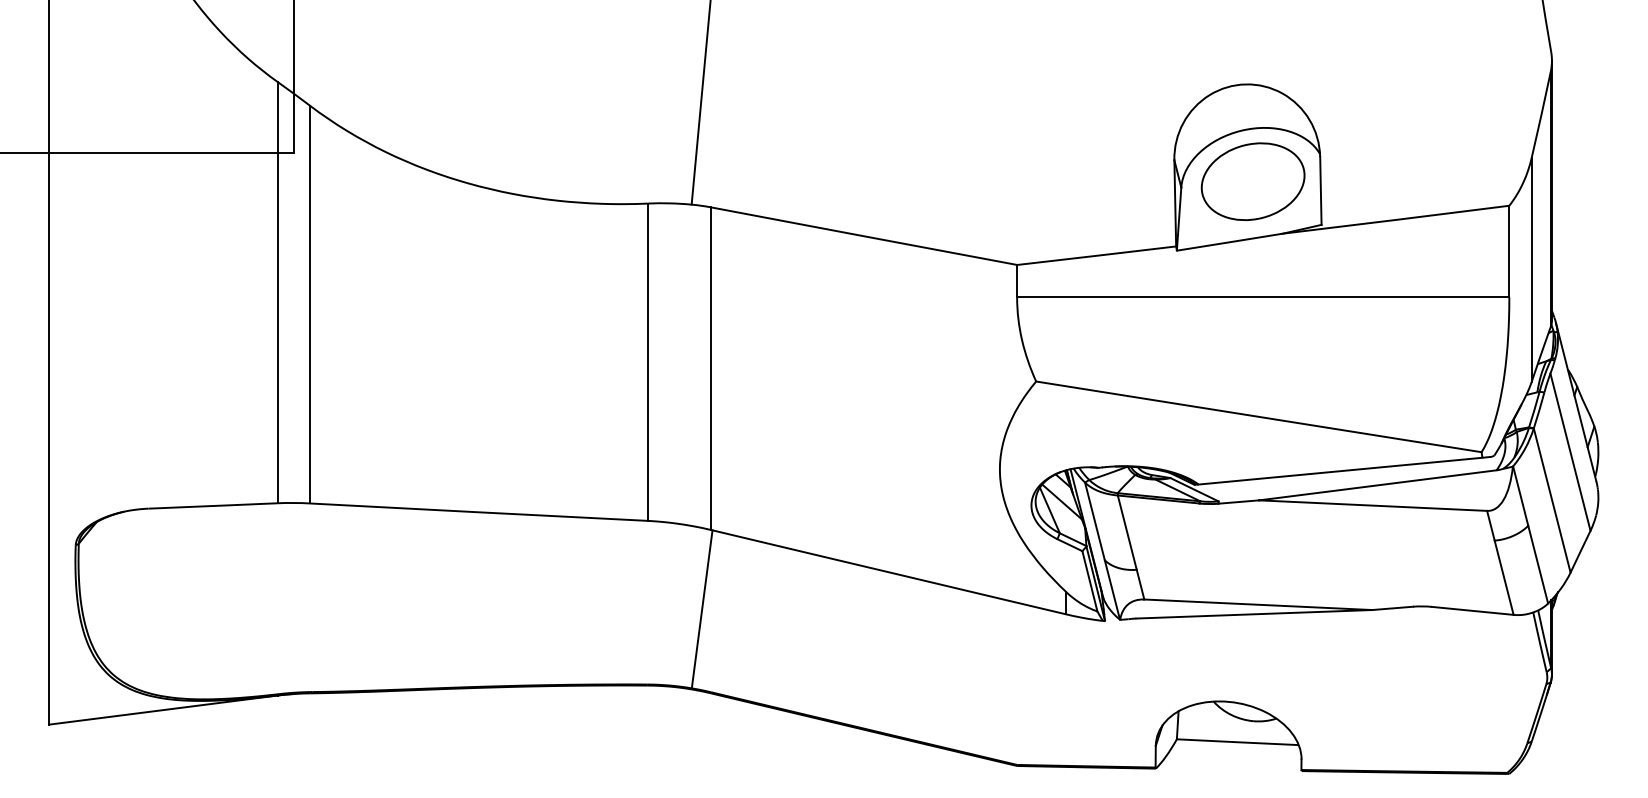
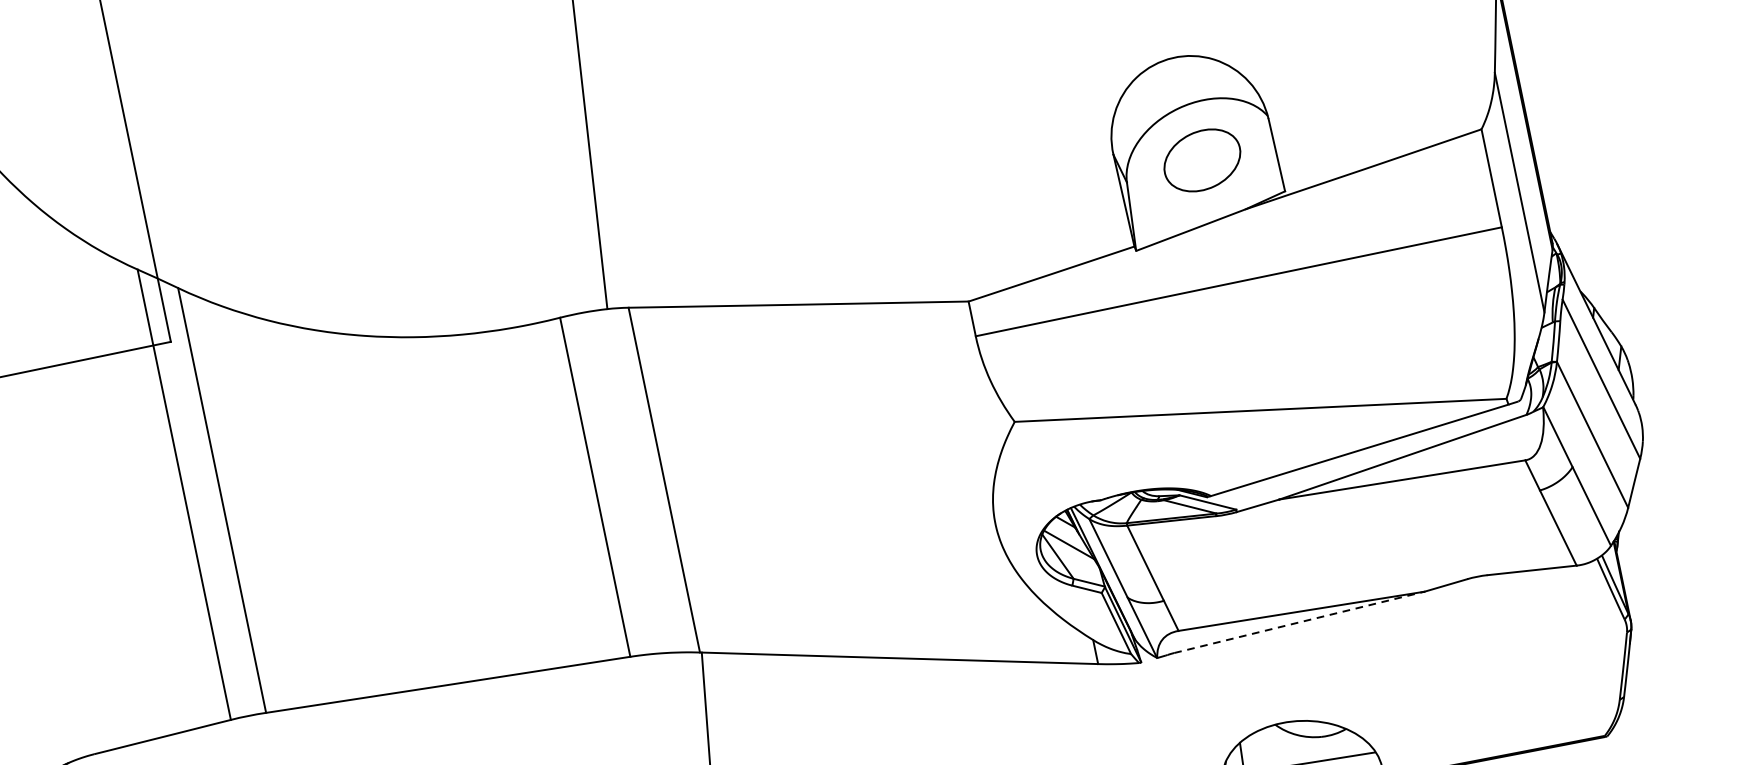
part: (1252, 181) -> (1201, 160), size x0.7
line: (1254, 614) -> (1299, 622), solid -> dashed

